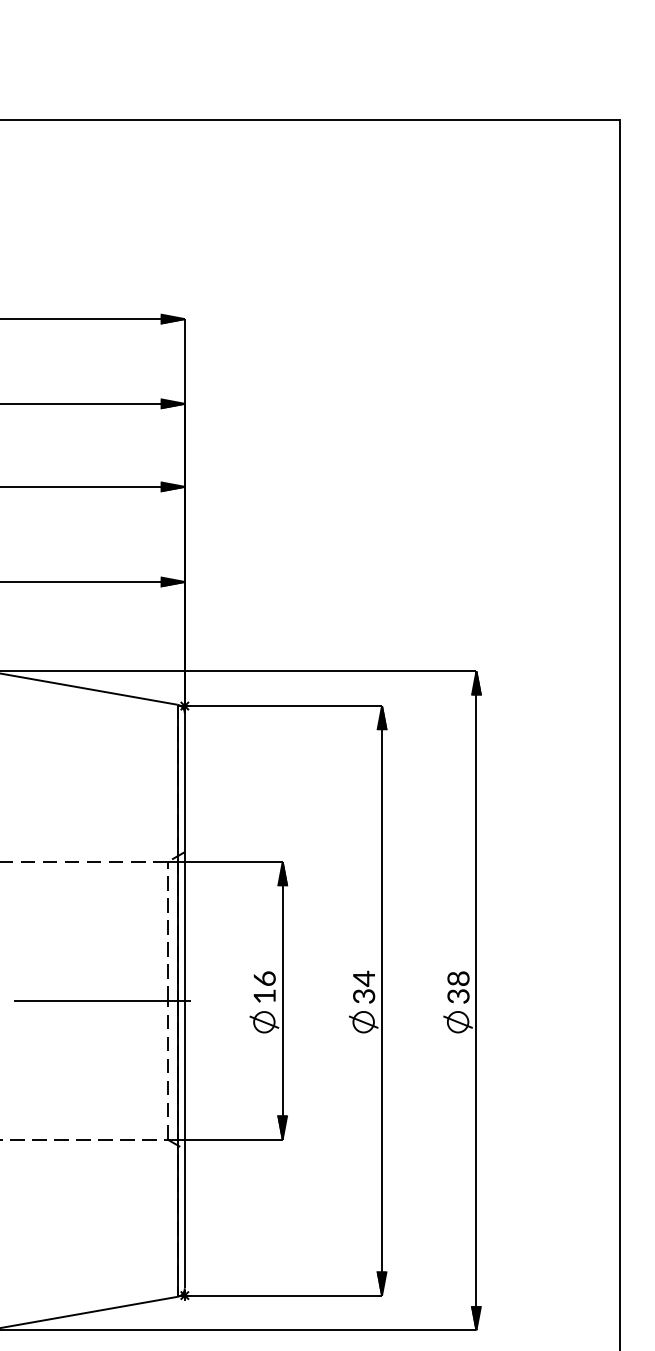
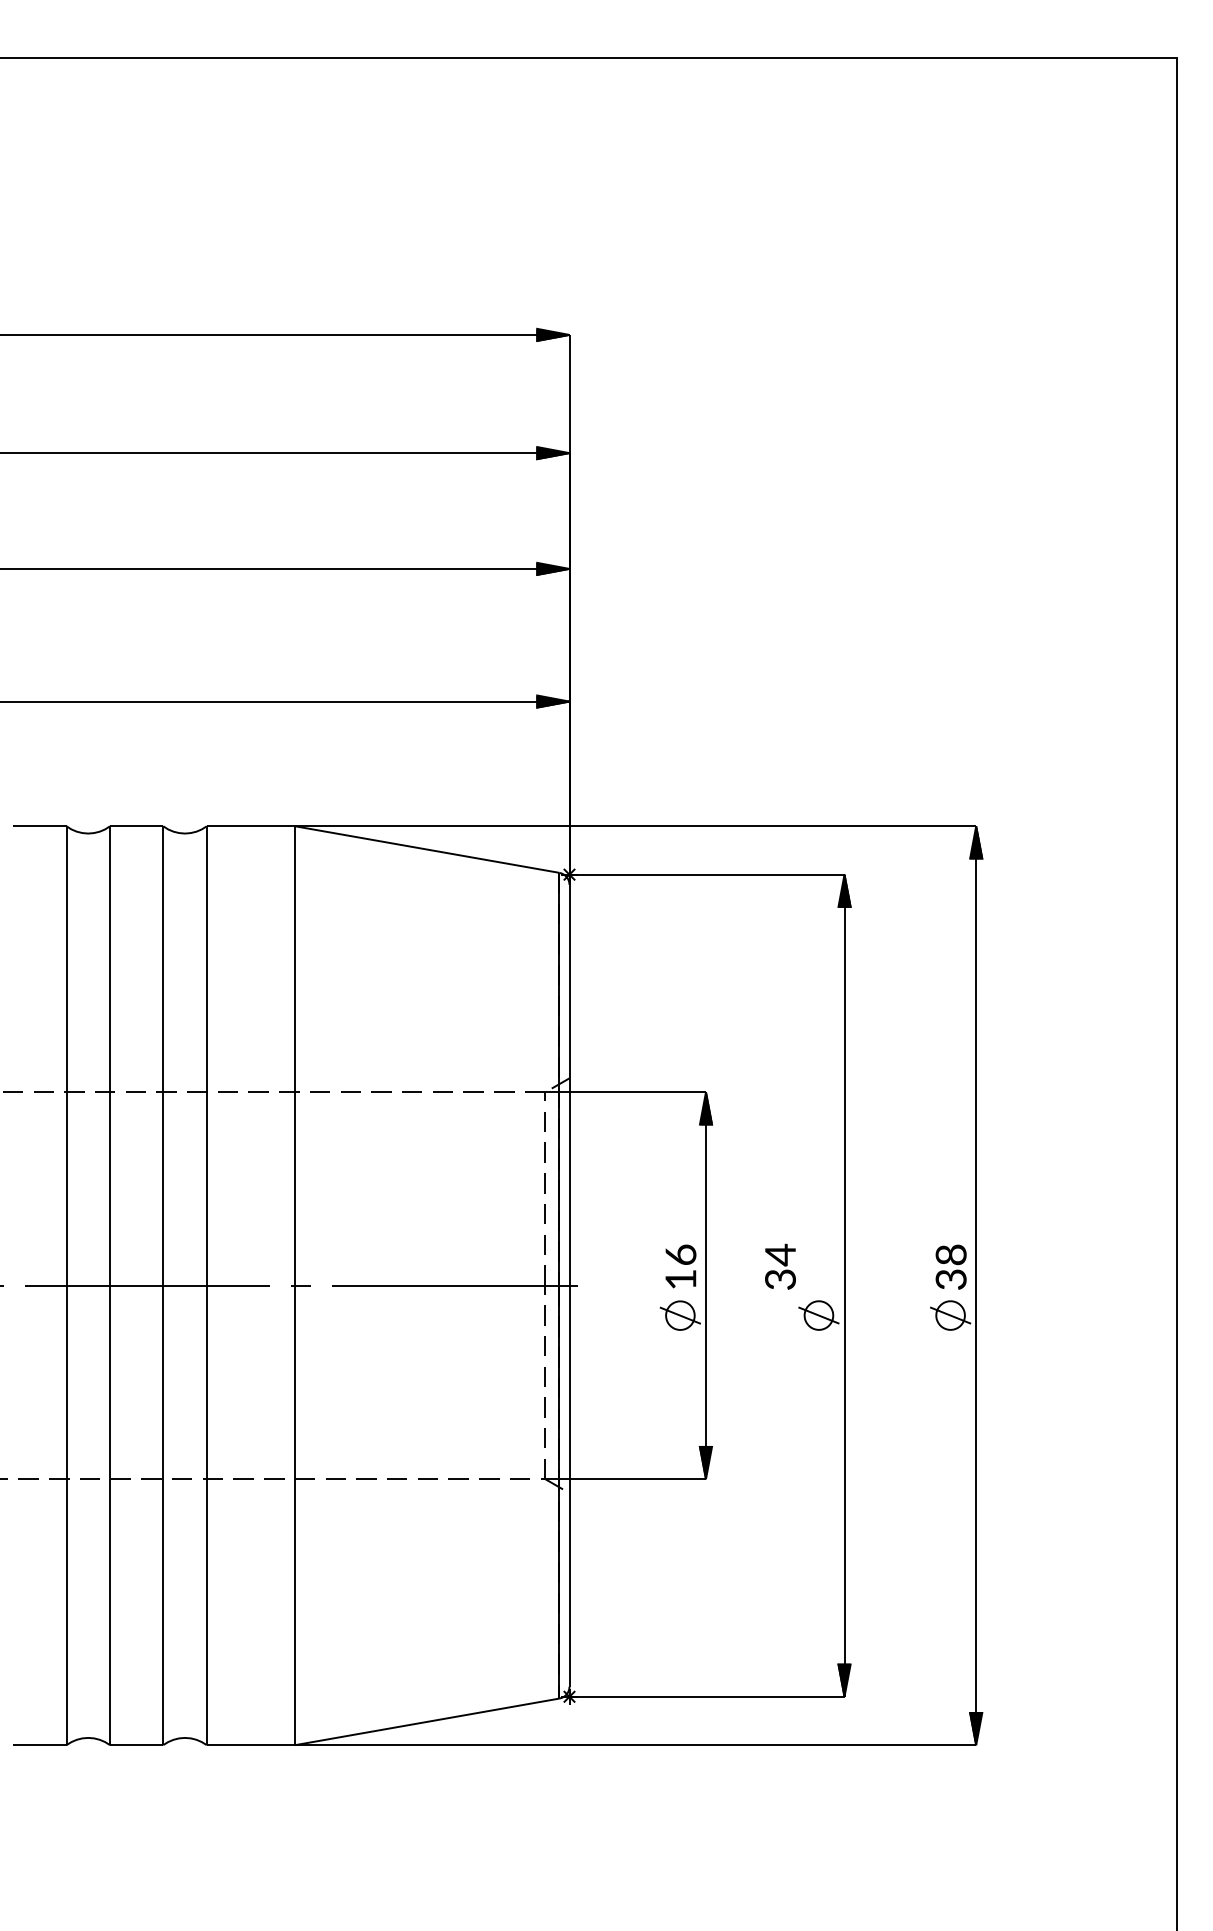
text: (364, 987) -> (780, 1266), moved

